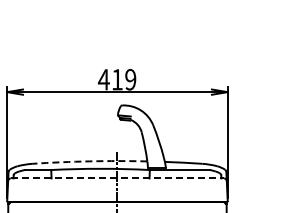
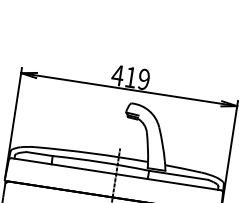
arc: (89, 161) -> (91, 153), dashed -> solid
line: (117, 178) -> (116, 174), dashed -> solid

